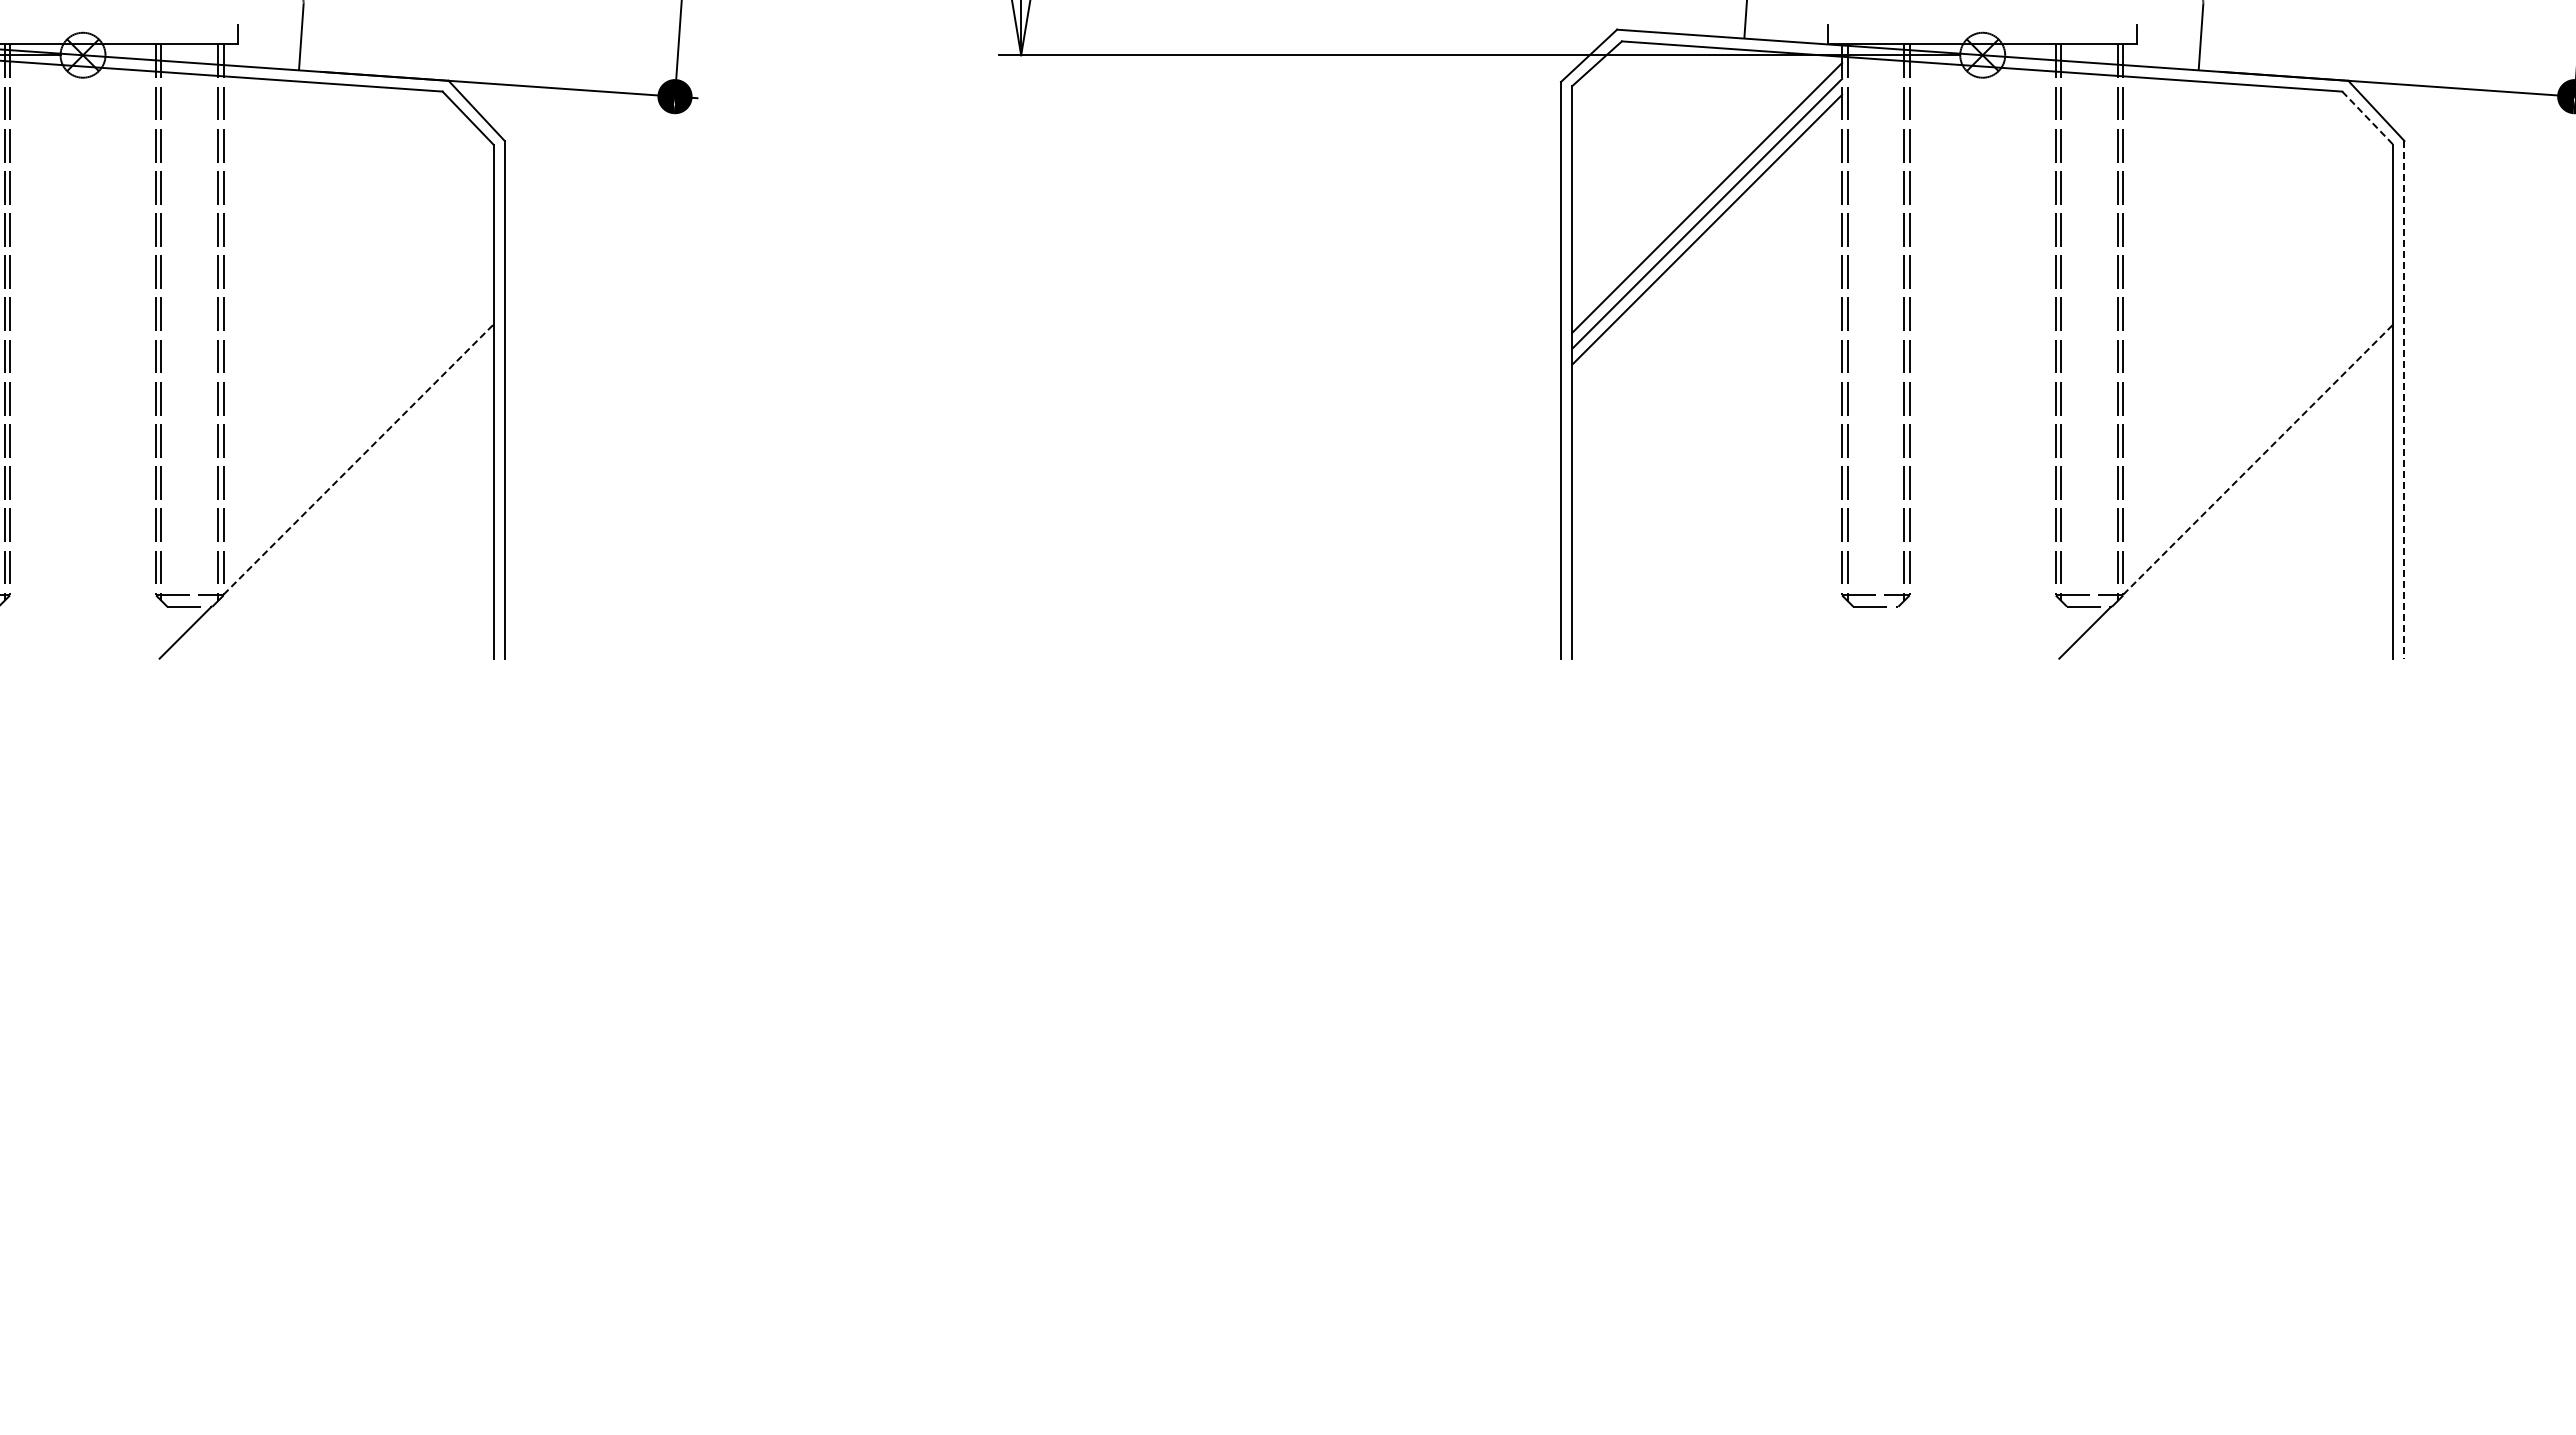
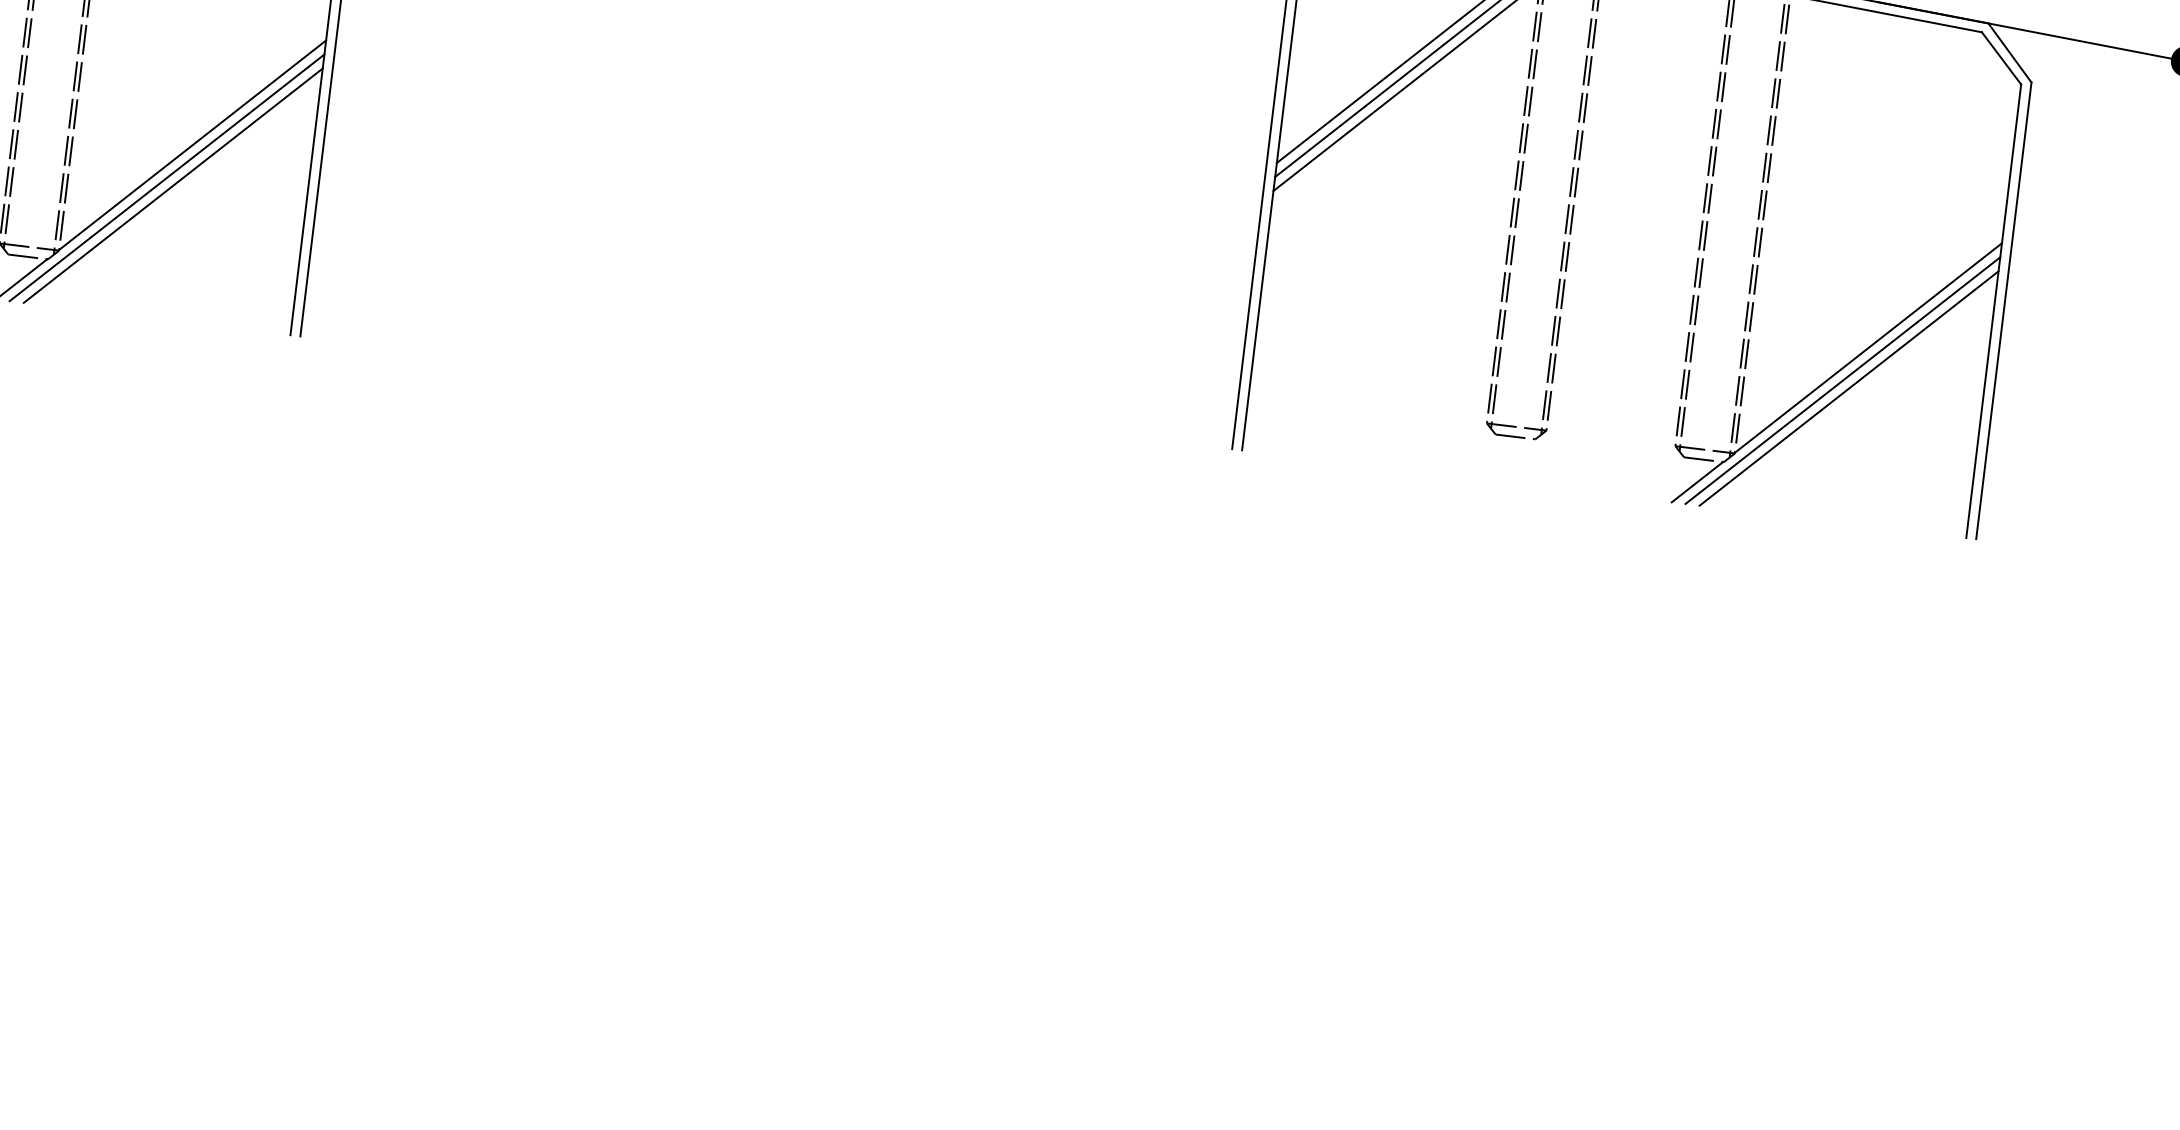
line: (2367, 118) -> (2001, 58), dashed -> solid
line: (2404, 399) -> (2003, 310), dashed -> solid
line: (358, 459) -> (192, 145), dashed -> solid
line: (2258, 459) -> (1868, 347), dashed -> solid
line: (334, 499) -> (167, 177), added
line: (2233, 499) -> (1842, 380), added
line: (342, 507) -> (173, 185), added
line: (2241, 507) -> (1848, 388), added

